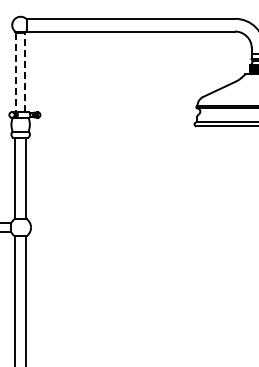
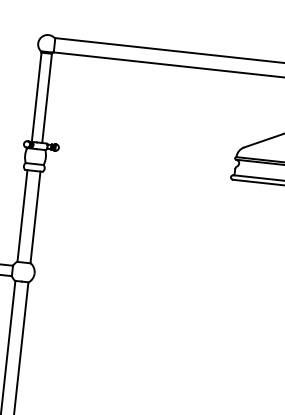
line: (16, 72) -> (37, 97), dashed -> solid
line: (25, 72) -> (47, 98), dashed -> solid

